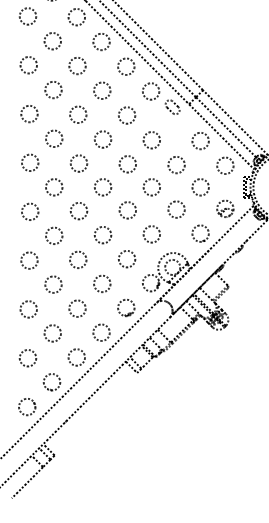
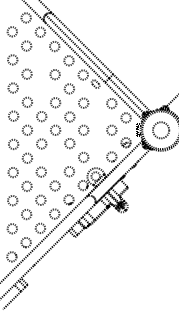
circle: (76, 64) -> (40, 59), removed
circle: (76, 114) -> (40, 88), removed
circle: (175, 165) -> (97, 117), removed
circle: (175, 208) -> (97, 142), removed
circle: (102, 234) -> (55, 157), removed

